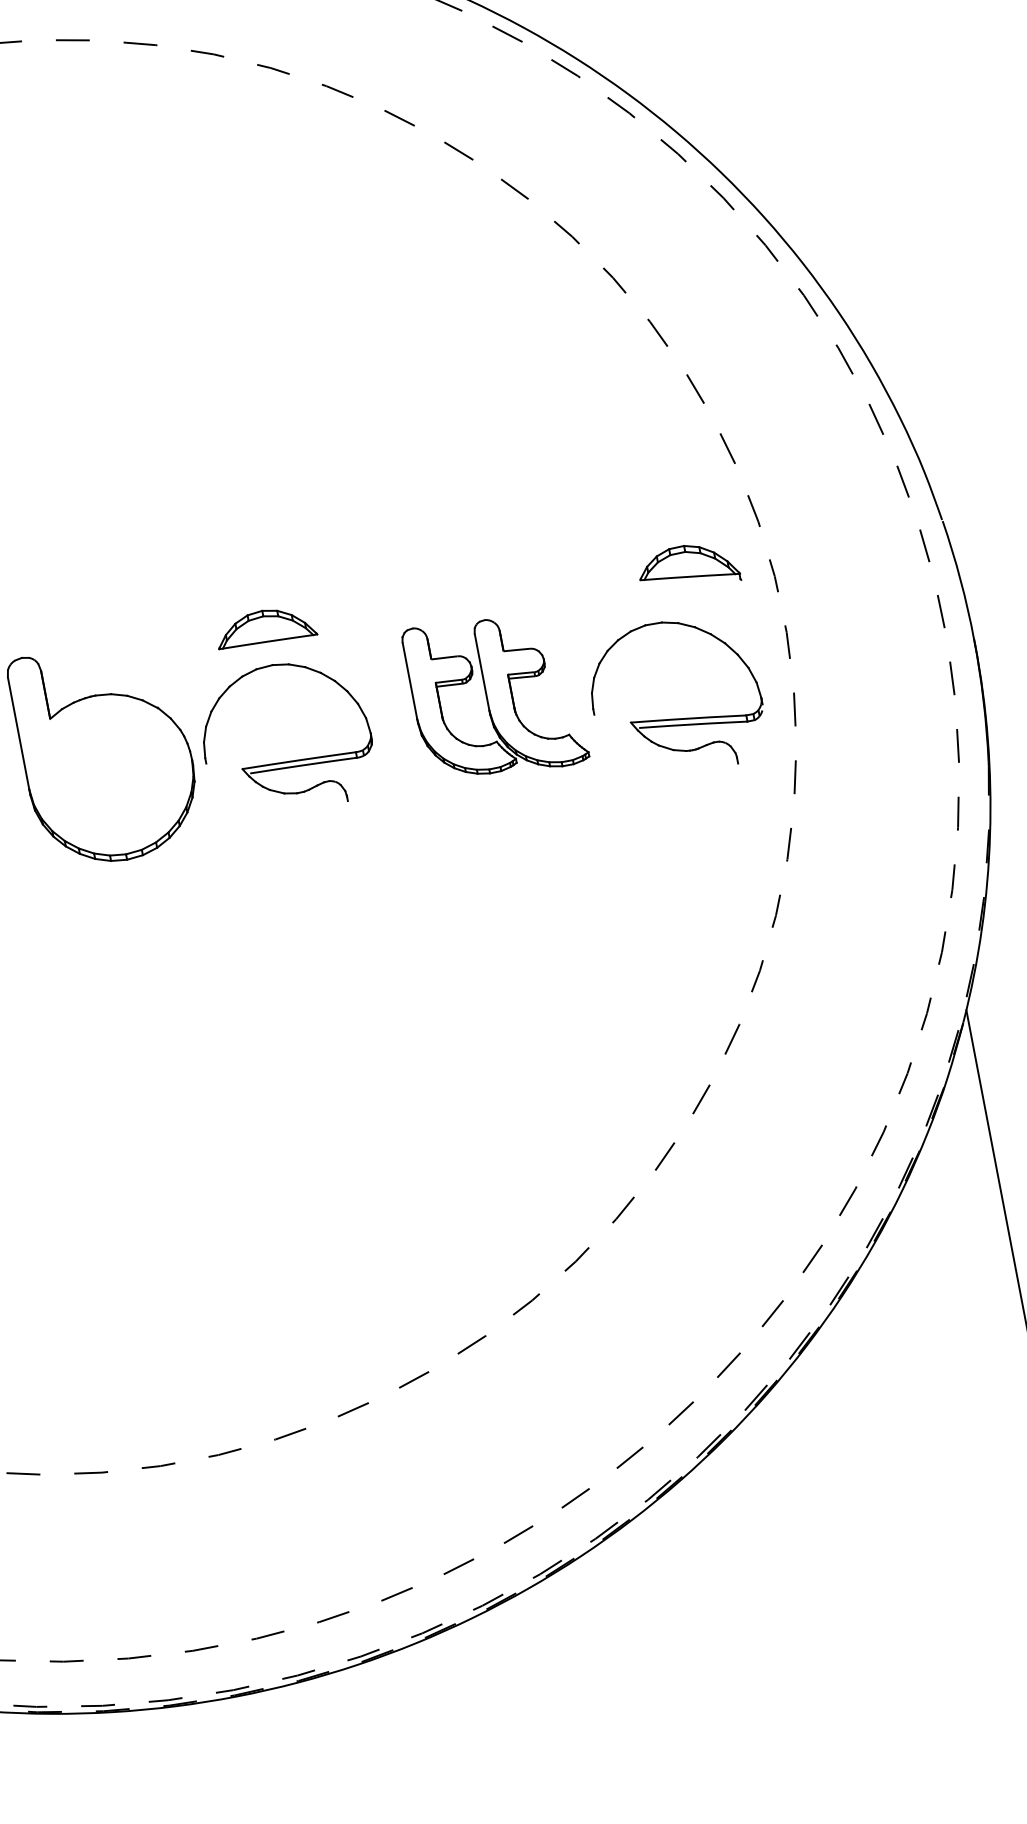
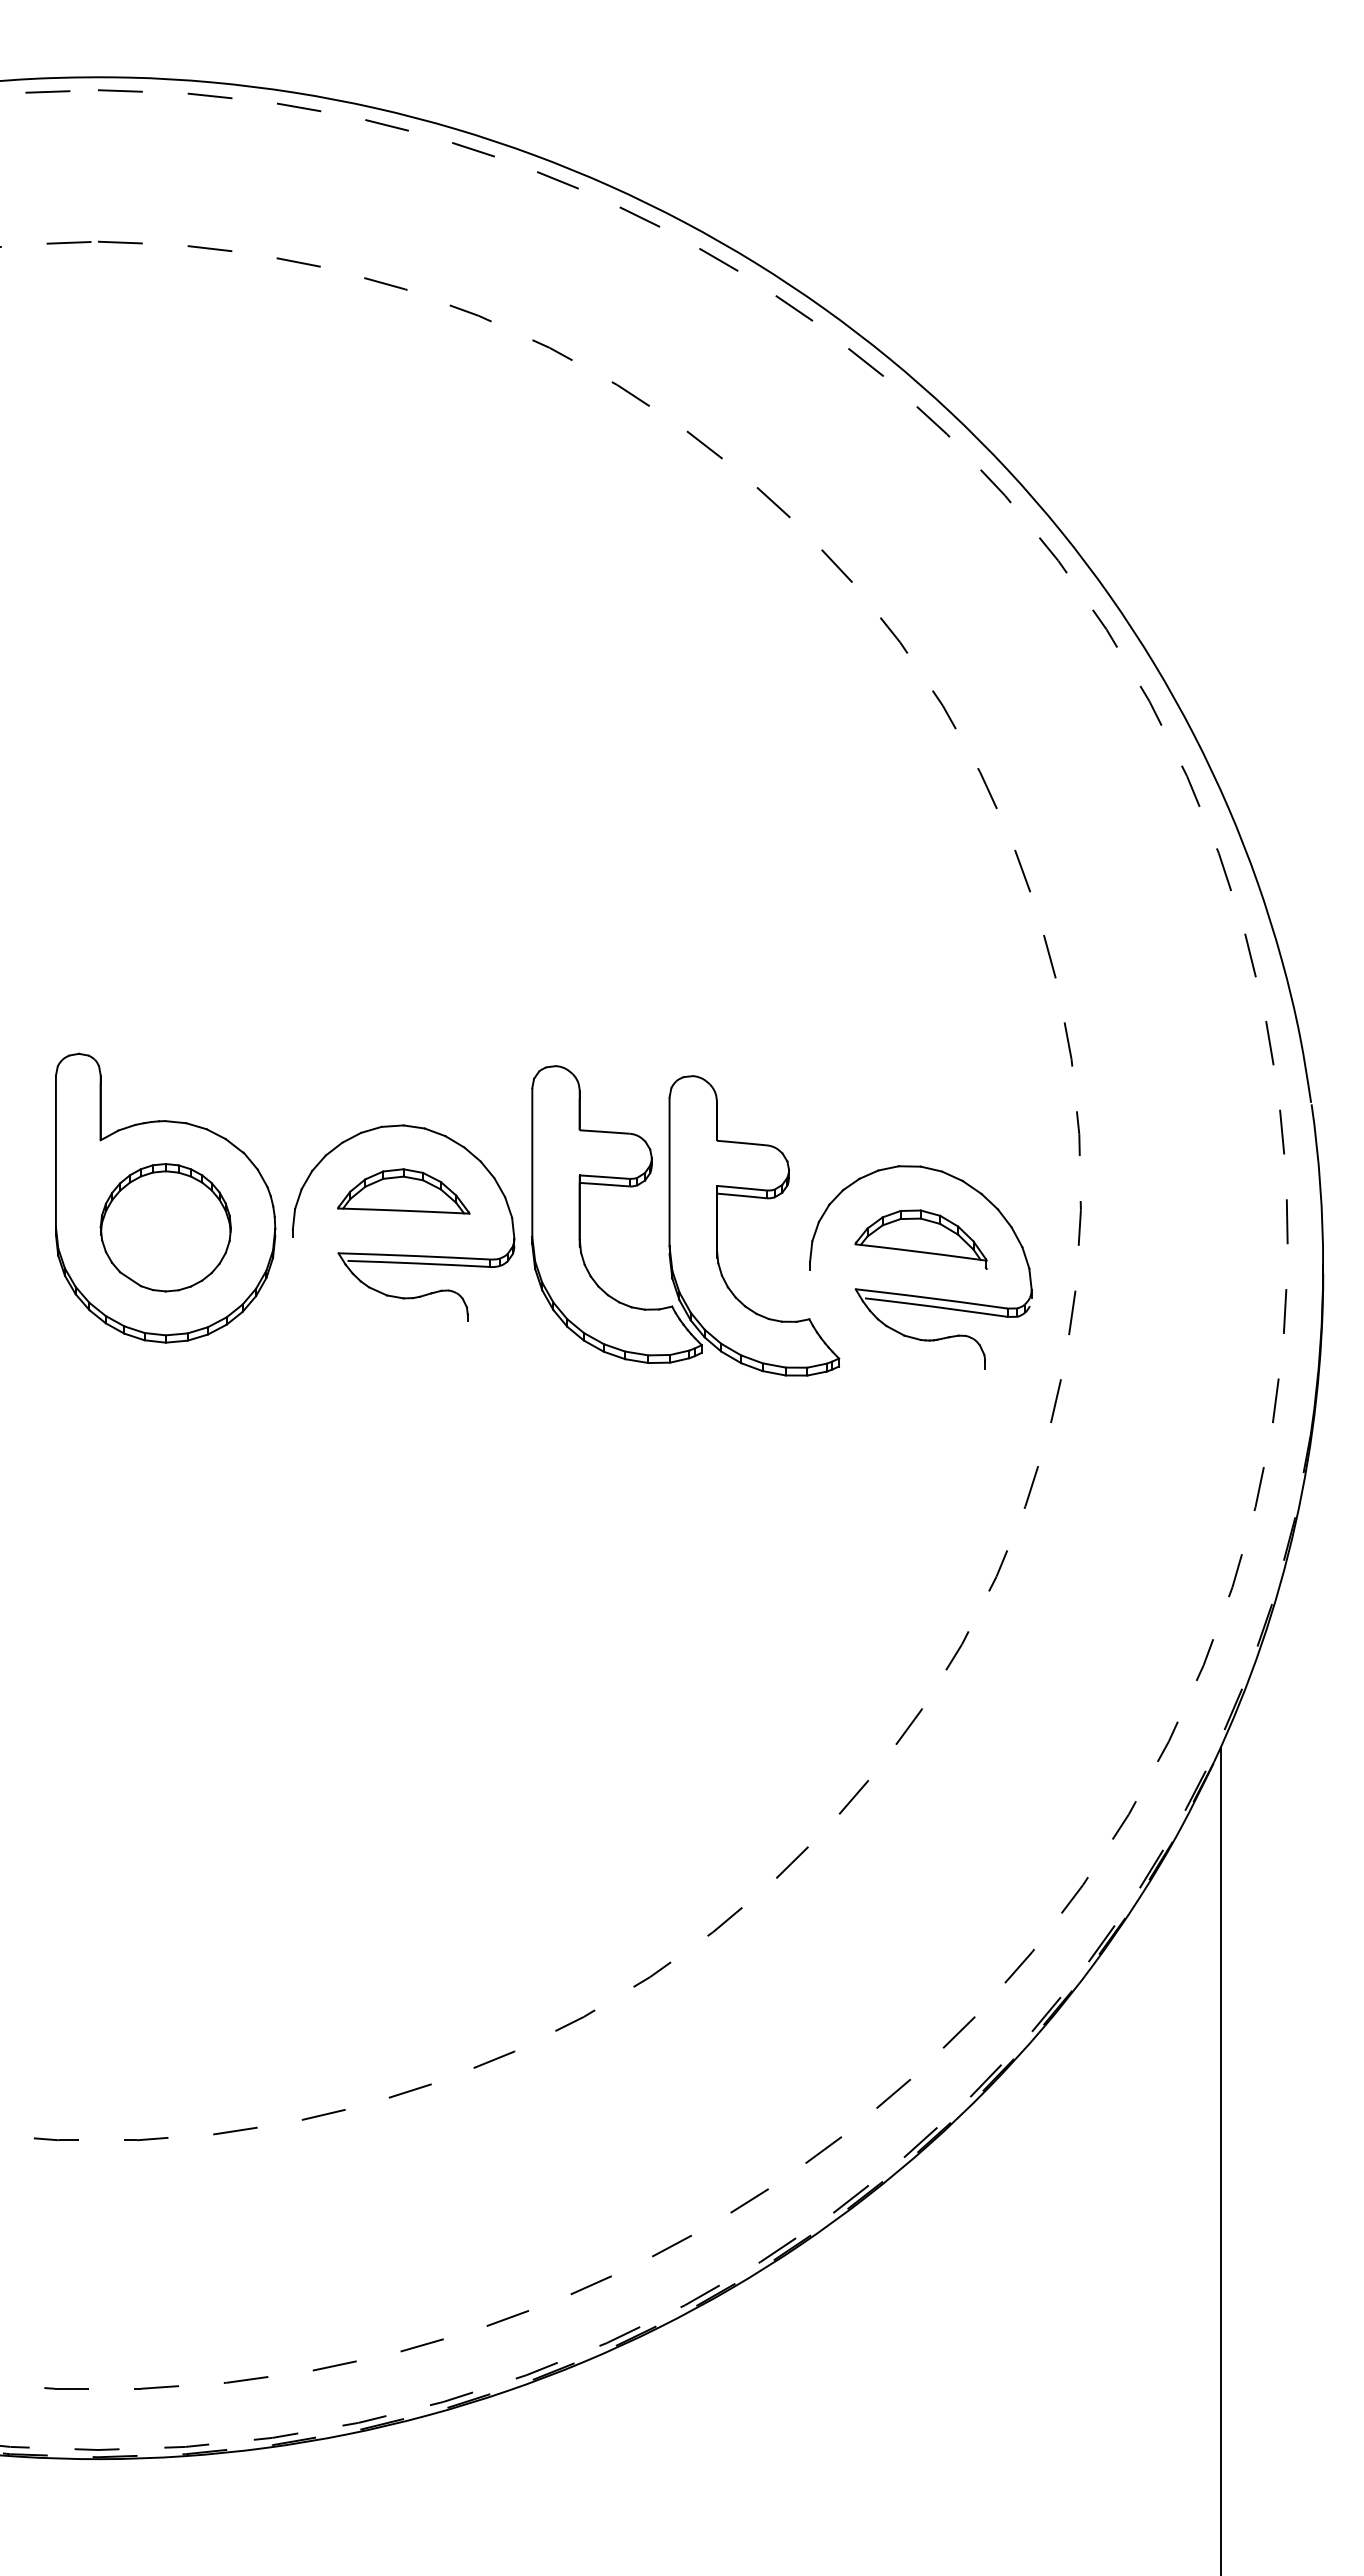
part: (687, 567) -> (920, 1239), moved
part: (265, 627) -> (403, 1191), moved
part: (495, 695) -> (685, 1220), size x1.43
part: (110, 774) -> (165, 1227), added

